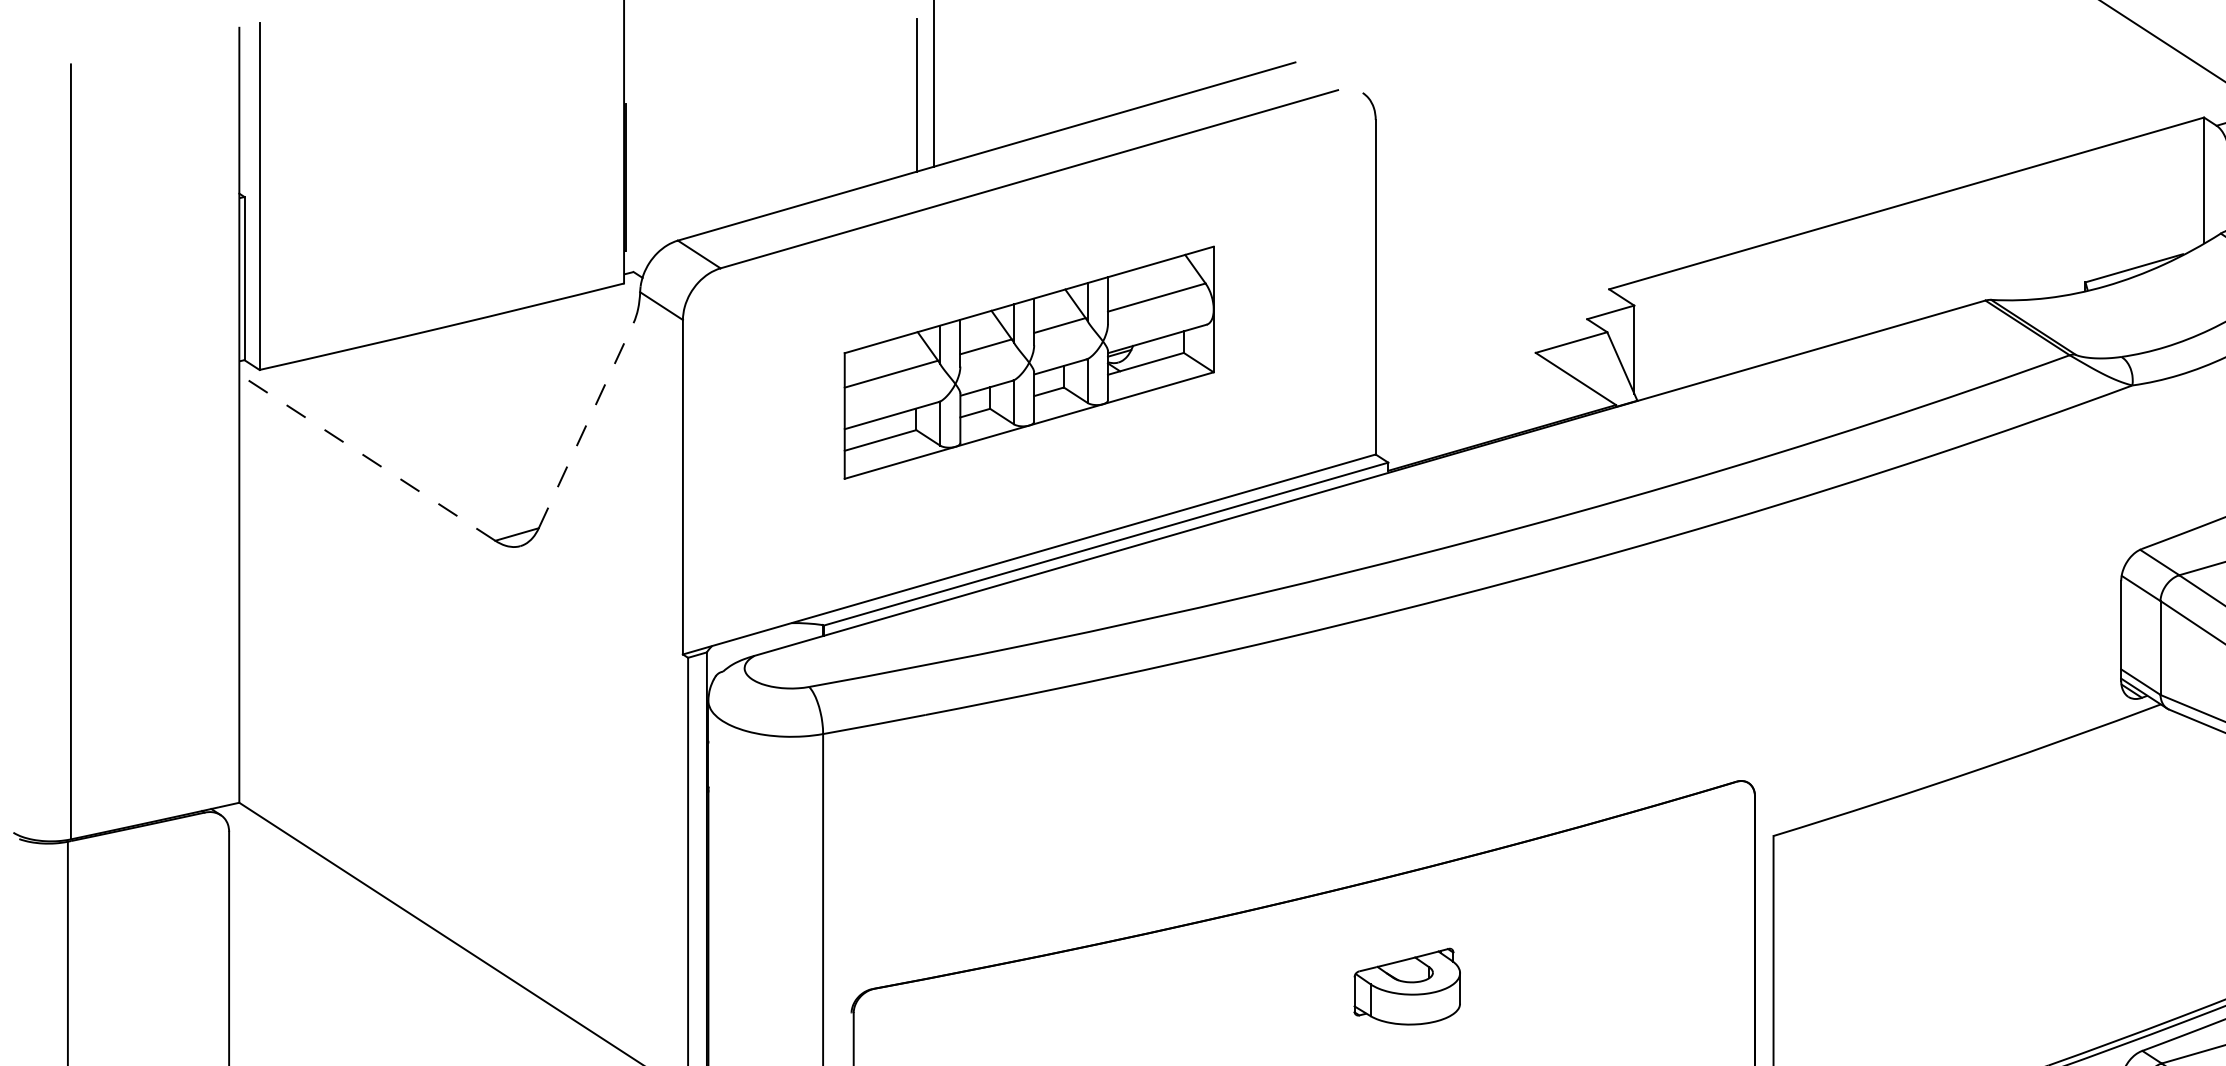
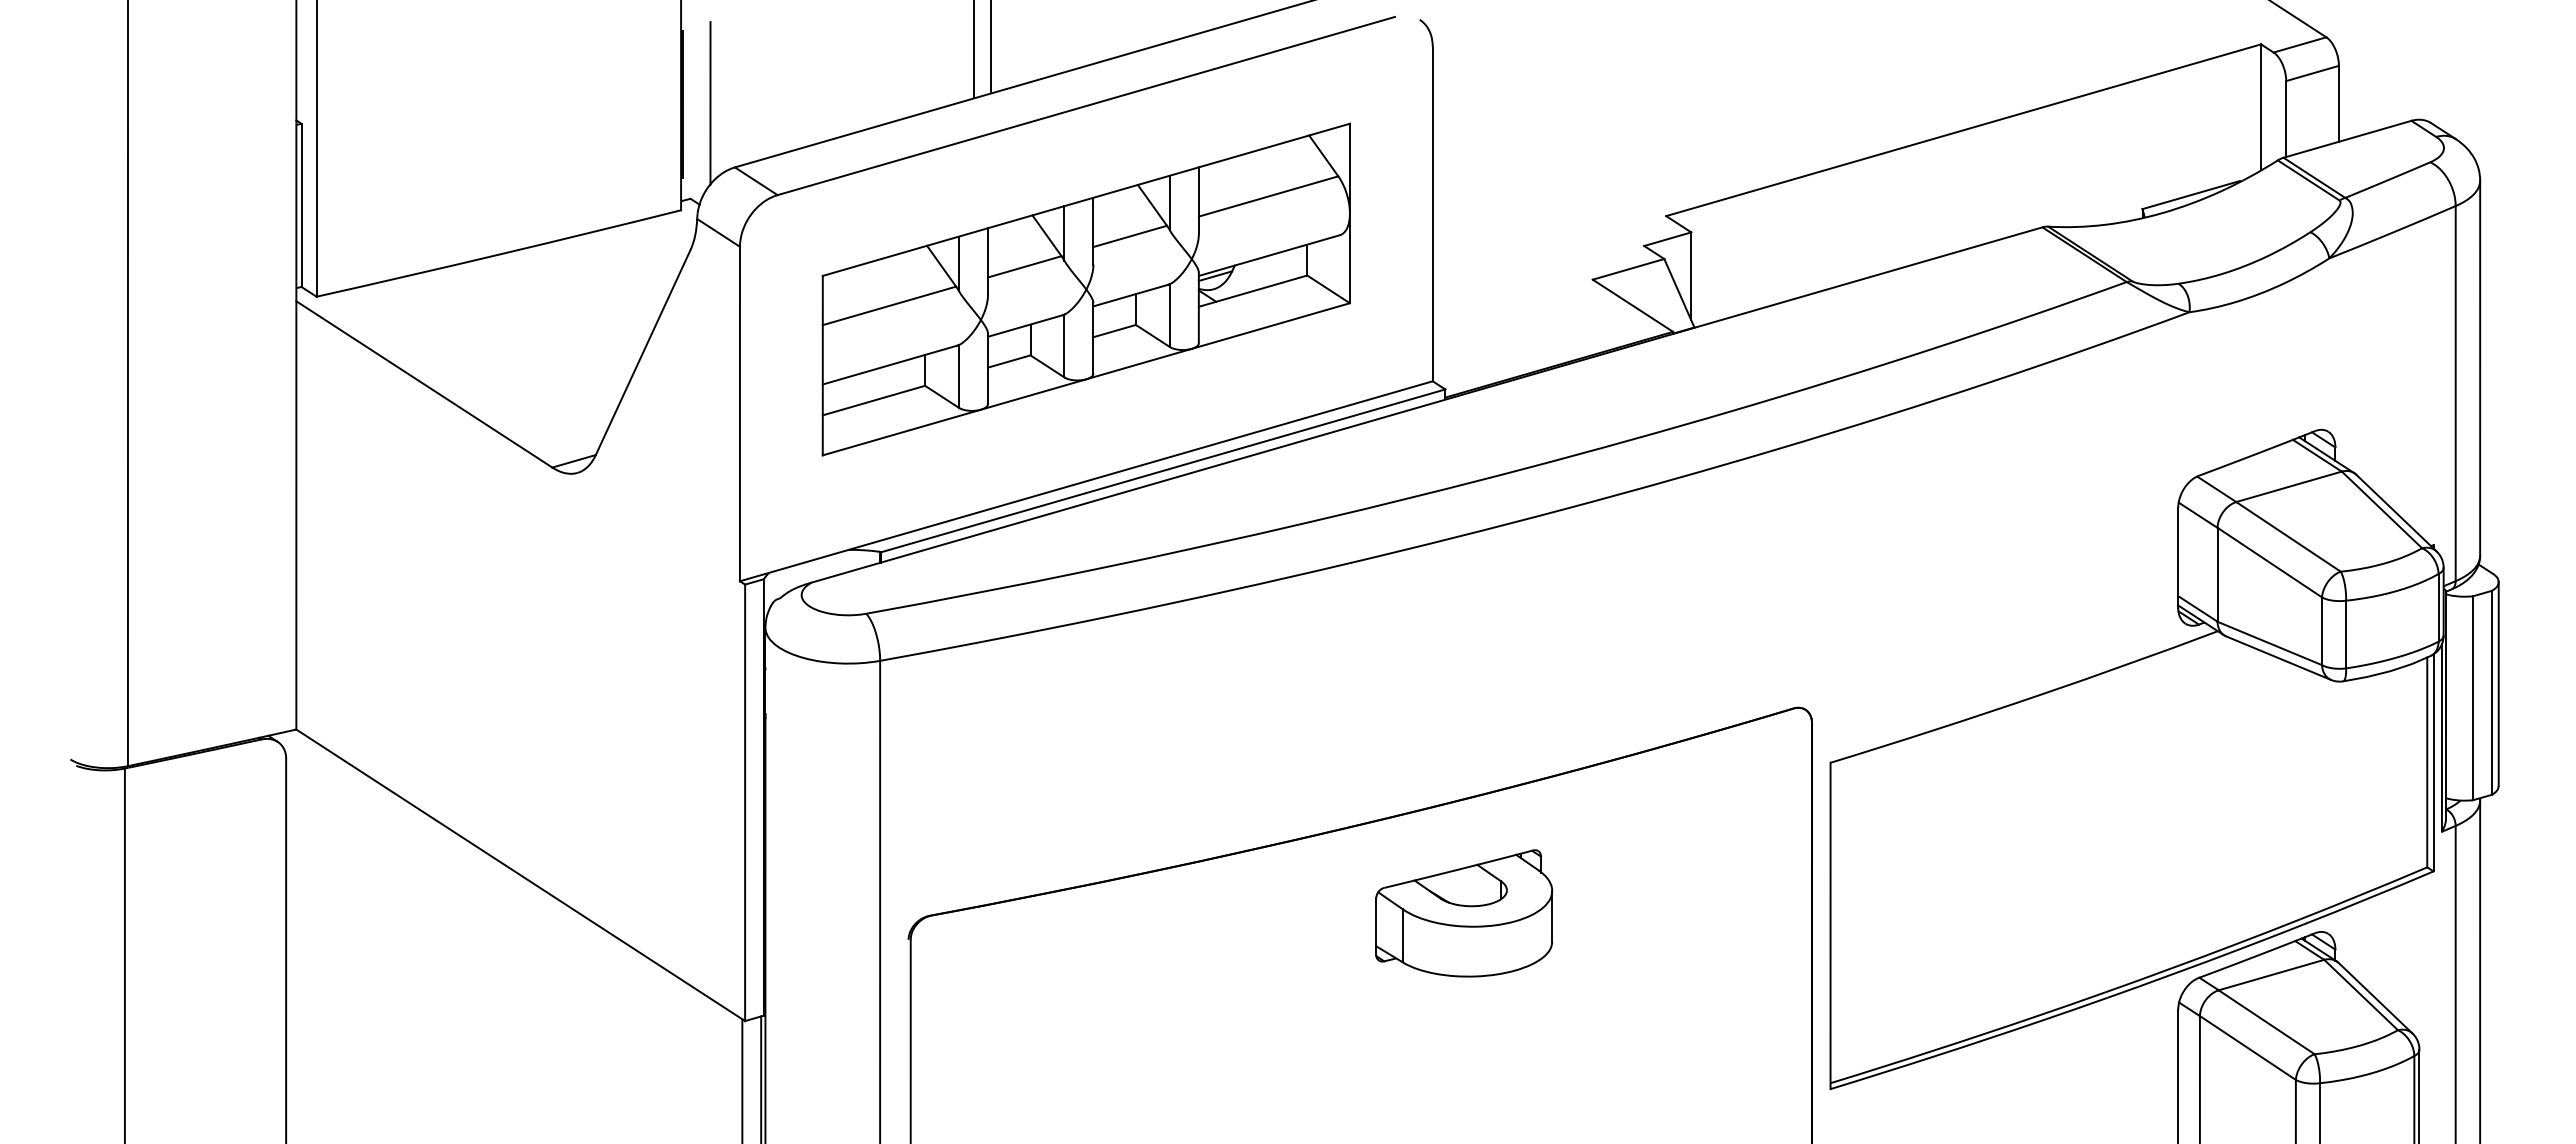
line: (653, 176) -> (710, 103), added
part: (1028, 362) -> (1085, 289), size x1.43
line: (586, 425) -> (643, 352), dashed -> solid
line: (367, 457) -> (424, 384), dashed -> solid
part: (1407, 986) -> (1464, 913), size x1.67

